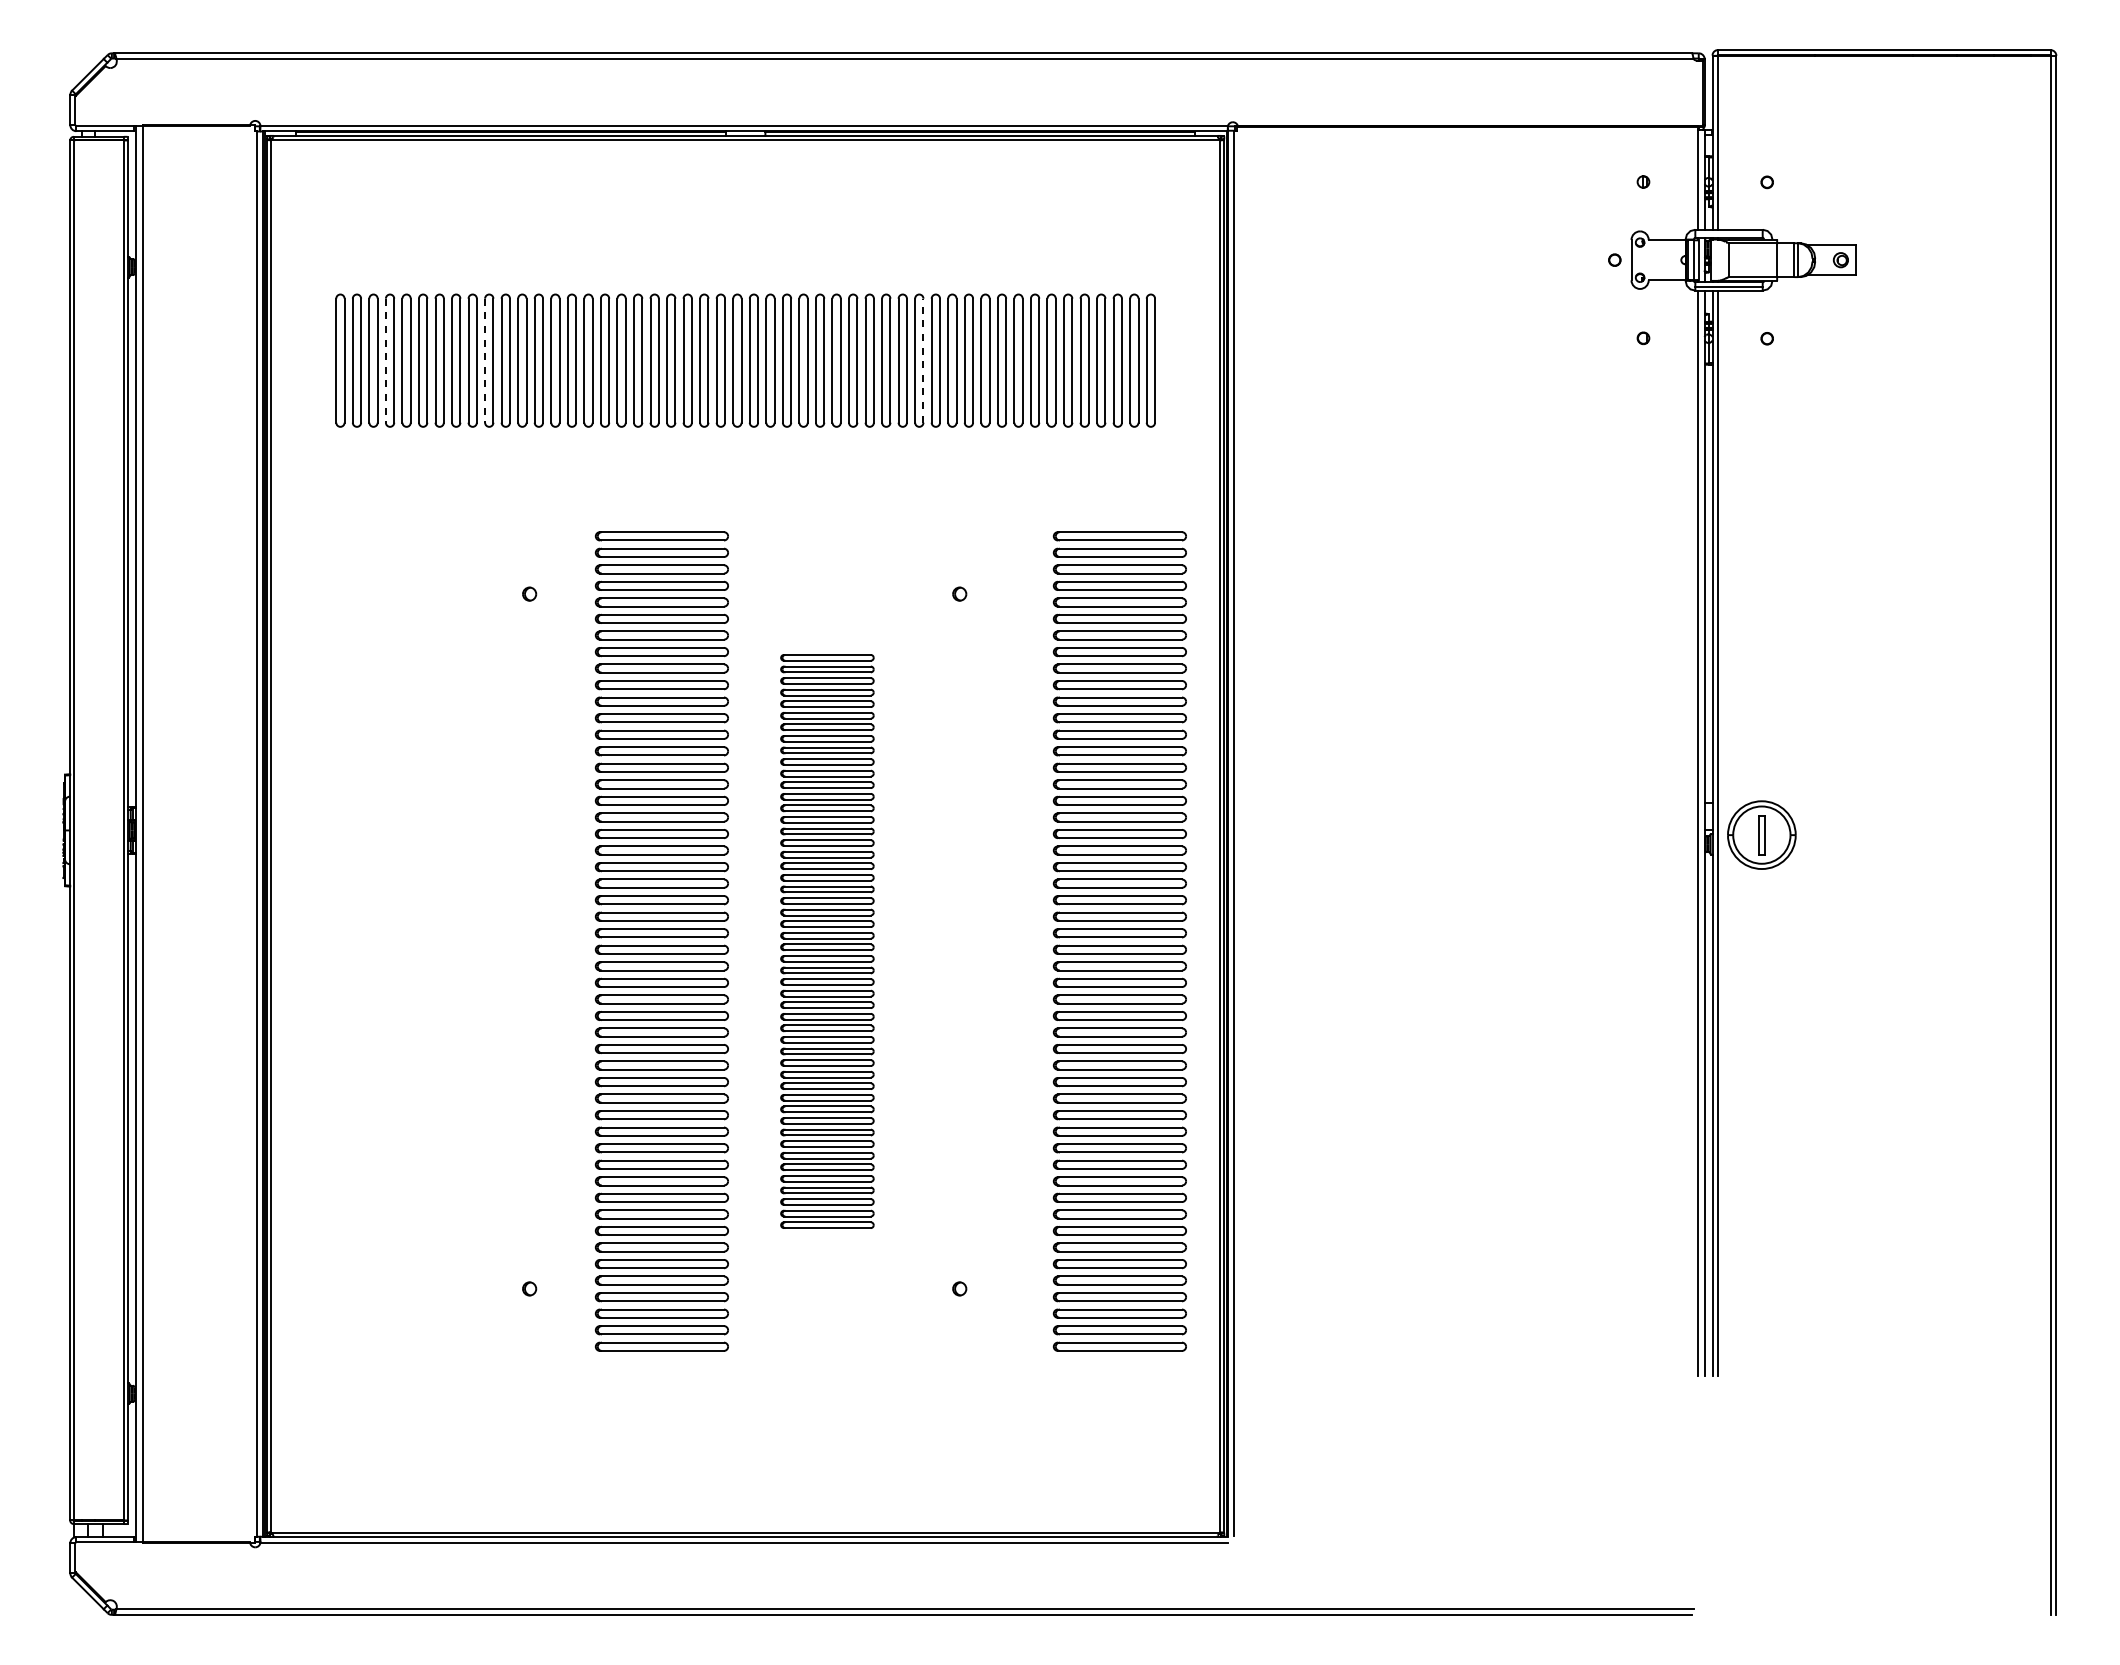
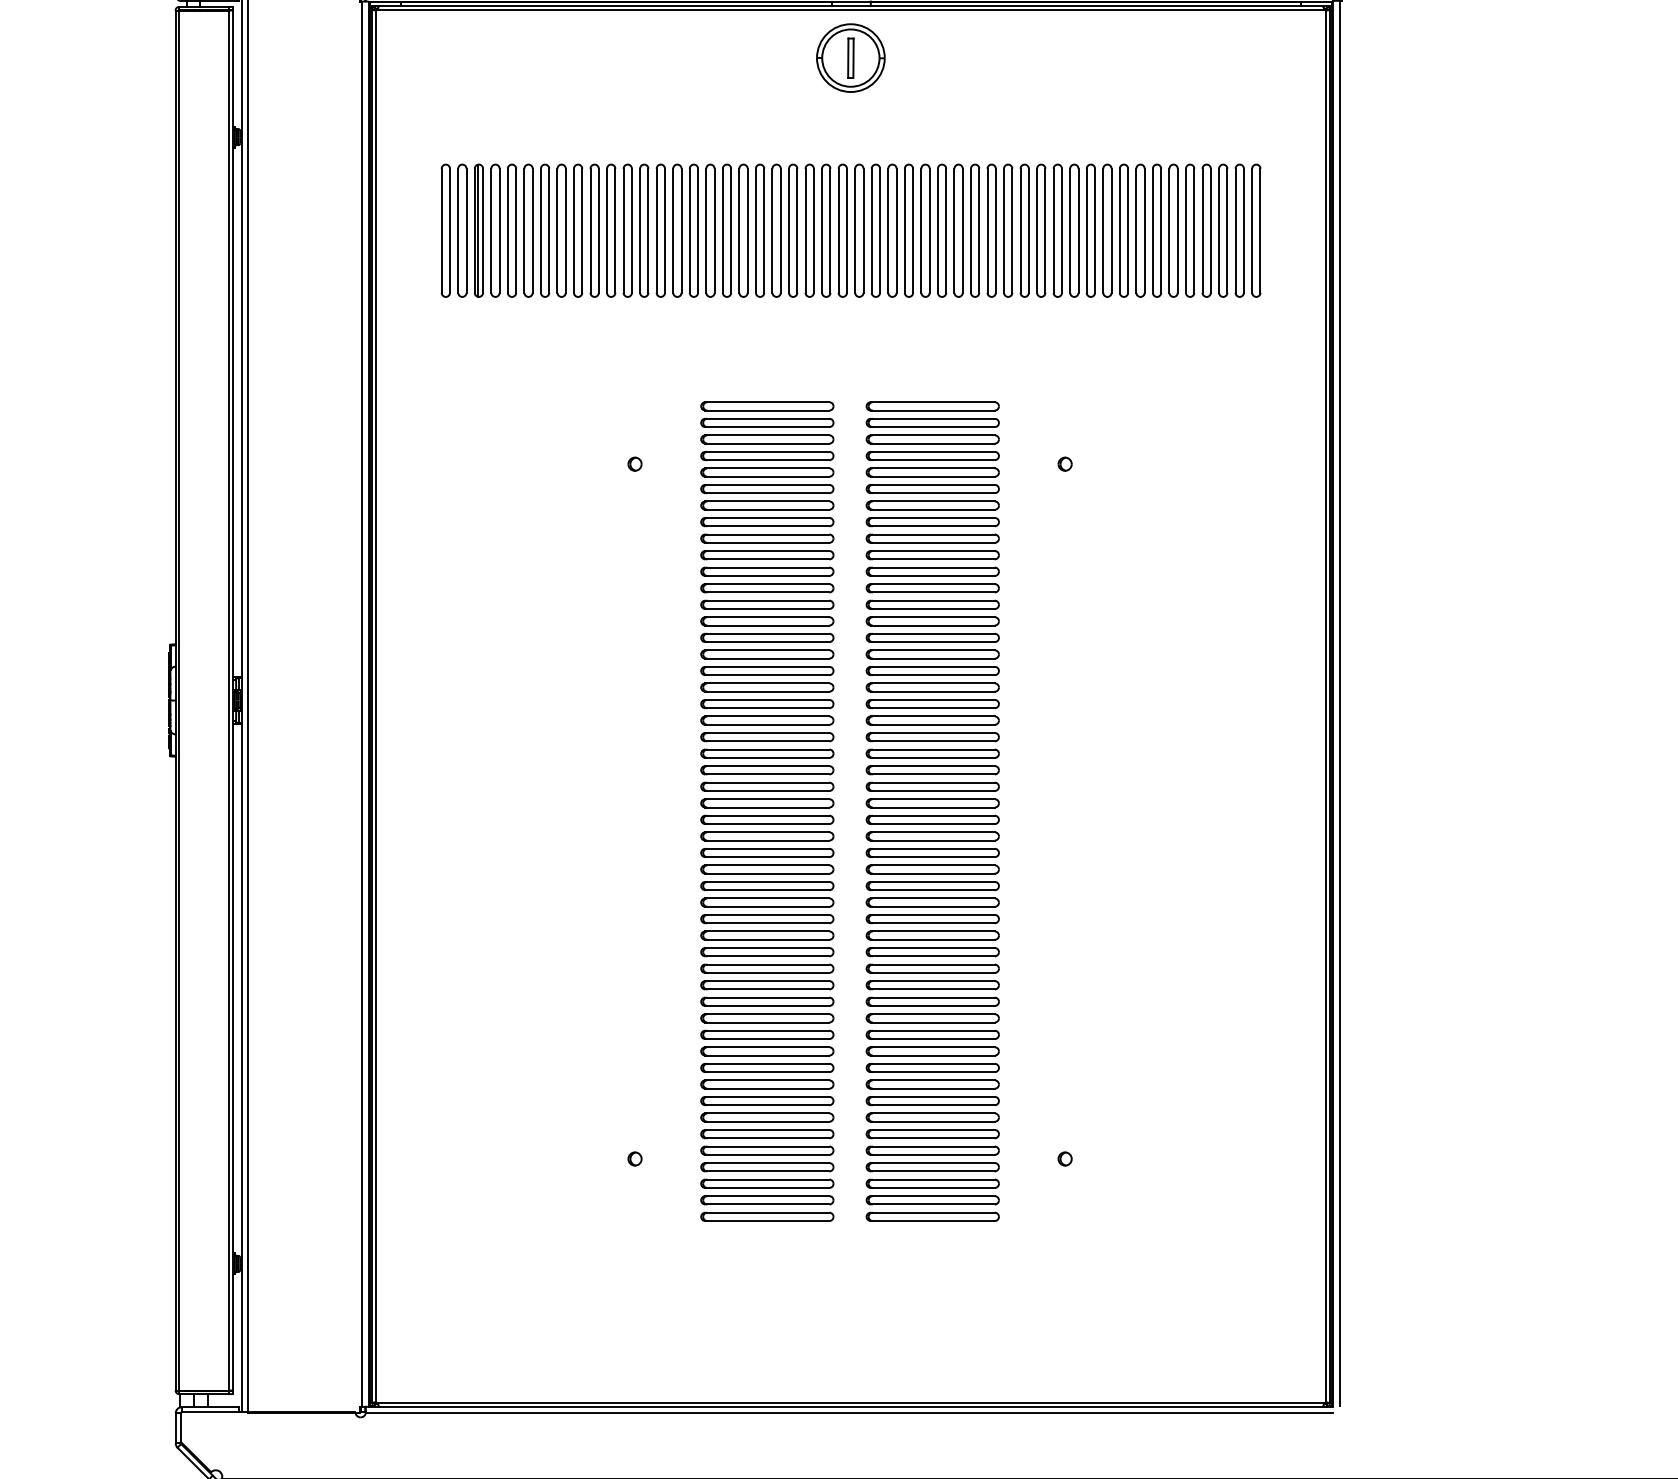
part: (745, 187) -> (850, 57), added
line: (372, 360) -> (477, 230), added
line: (923, 360) -> (1028, 230), dashed -> solid
line: (385, 361) -> (490, 231), dashed -> solid
line: (485, 361) -> (590, 231), dashed -> solid
part: (827, 941) -> (932, 811), size x1.43
part: (1119, 941) -> (1224, 811), removed

